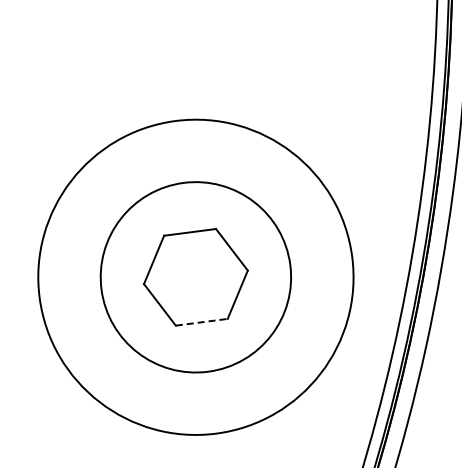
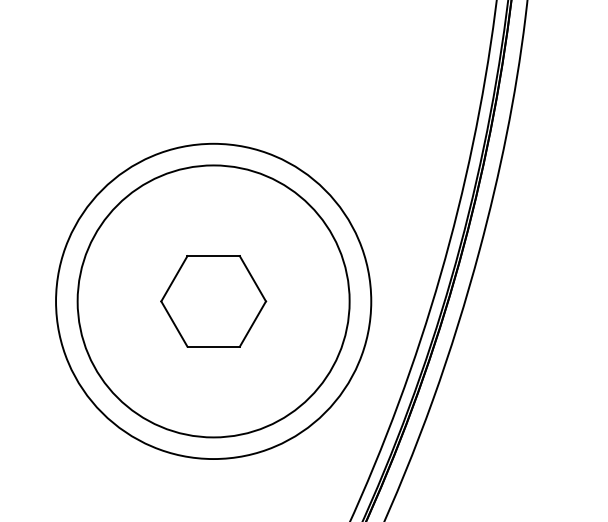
circle: (195, 277) -> (213, 301), size x1.43
line: (202, 321) -> (214, 346), dashed -> solid

